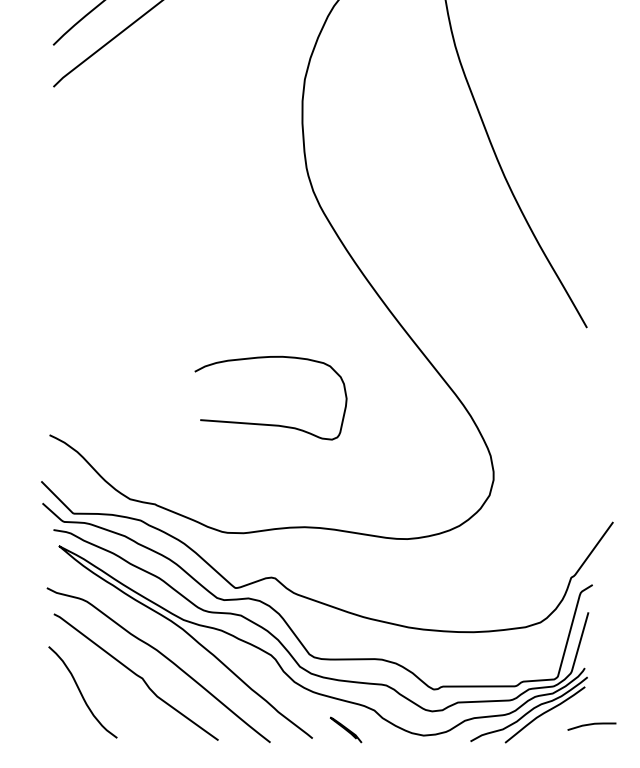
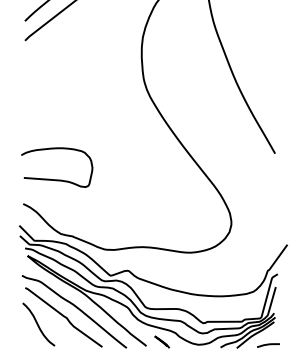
curve: (272, 423) -> (57, 179), moved
line: (591, 726) -> (268, 345), moved

